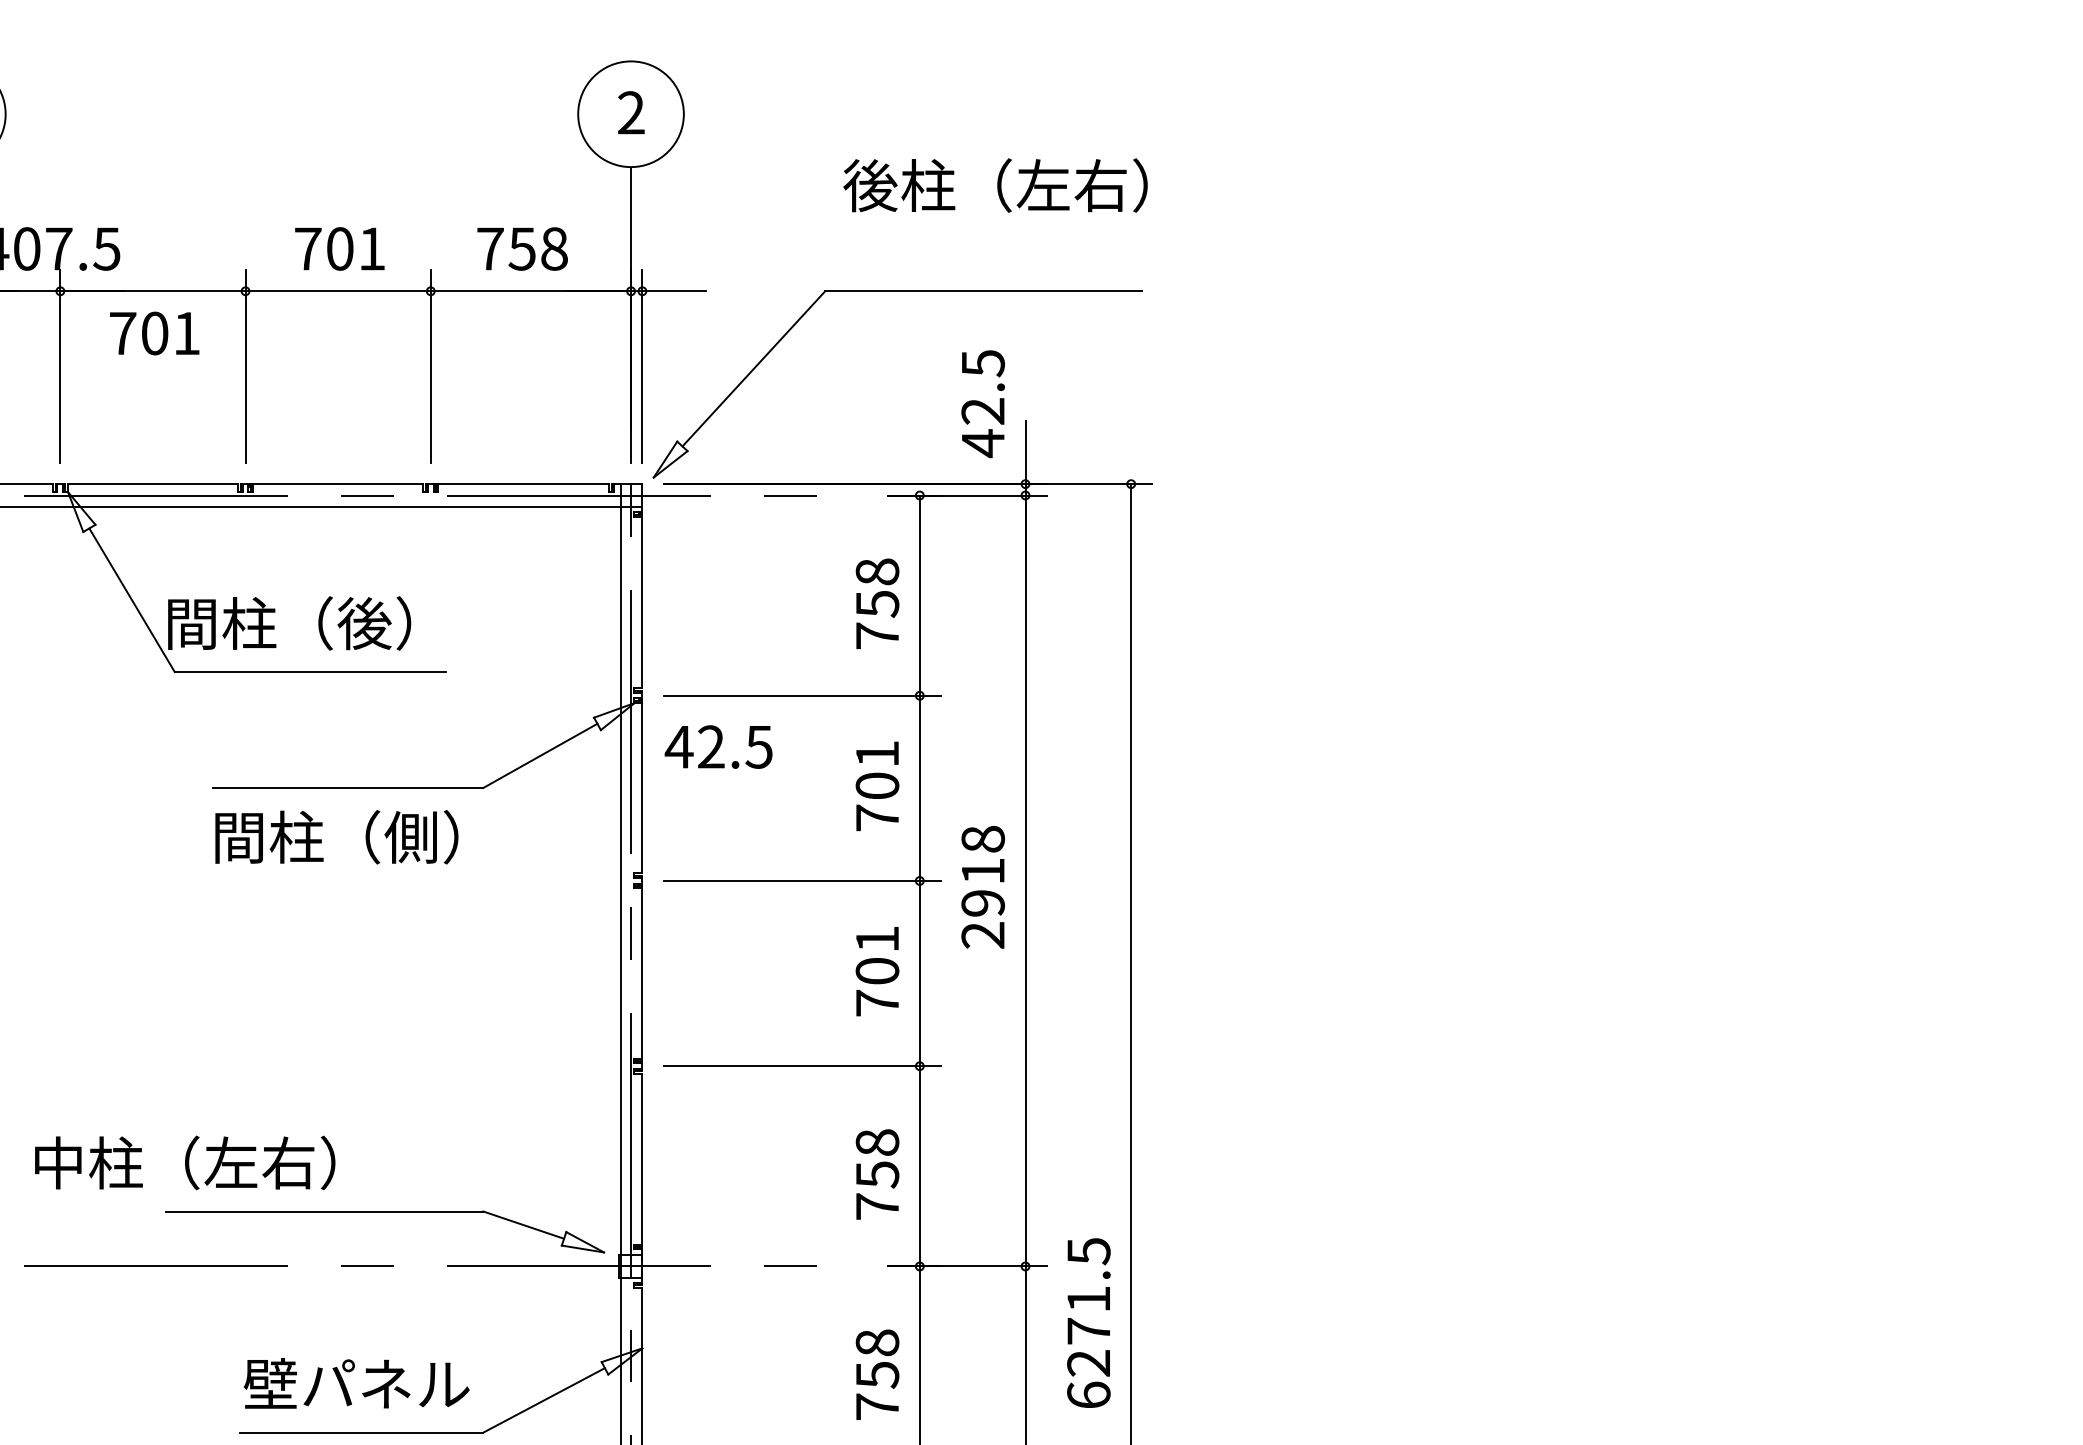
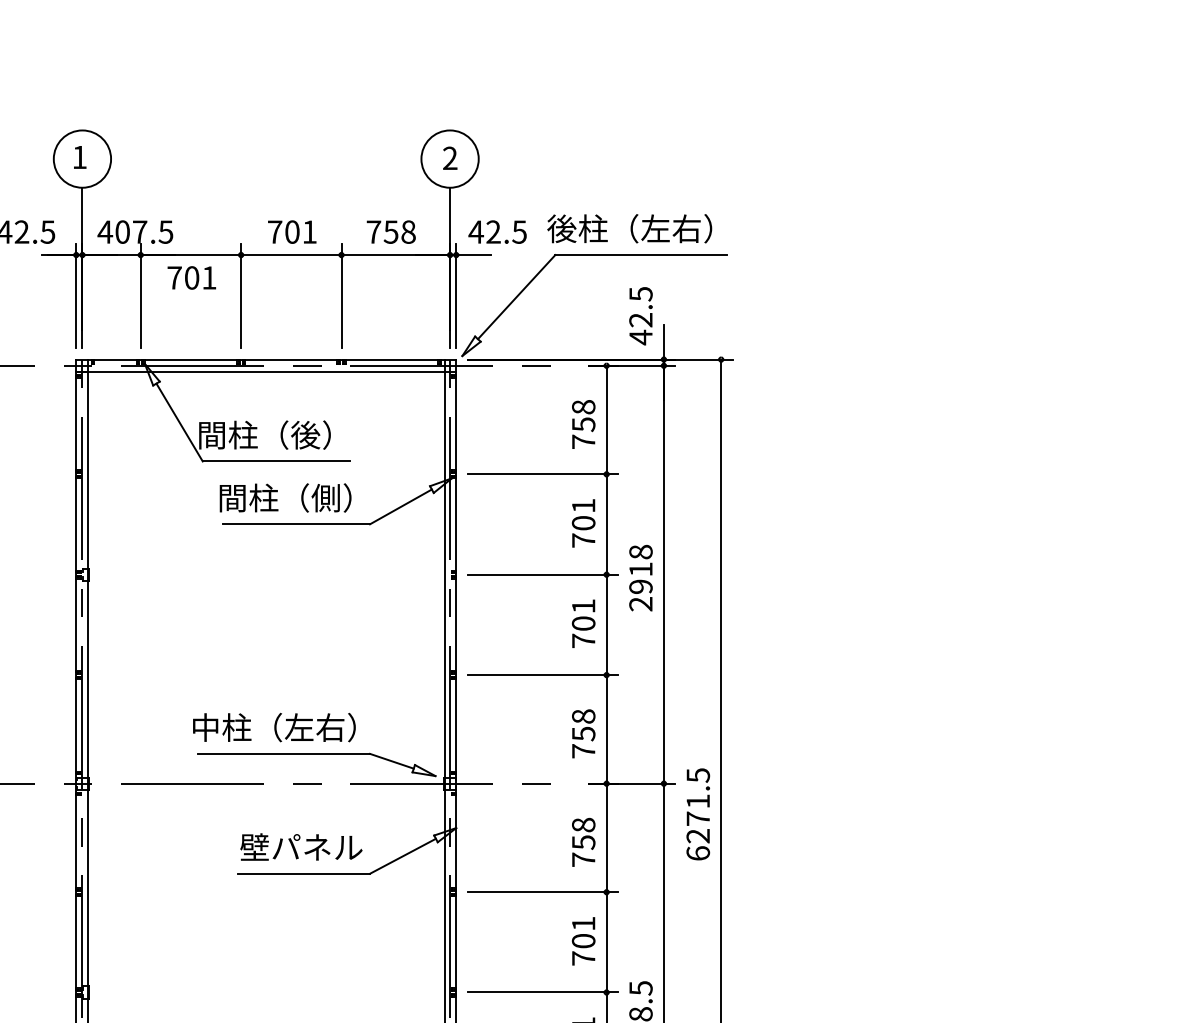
text: (995, 185) -> (629, 228), moved
text: (718, 745) -> (497, 231), moved
text: (336, 836) -> (285, 497), moved
text: (185, 1162) -> (274, 727), moved

